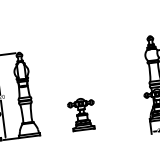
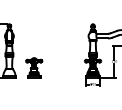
part: (82, 113) -> (34, 67), moved

